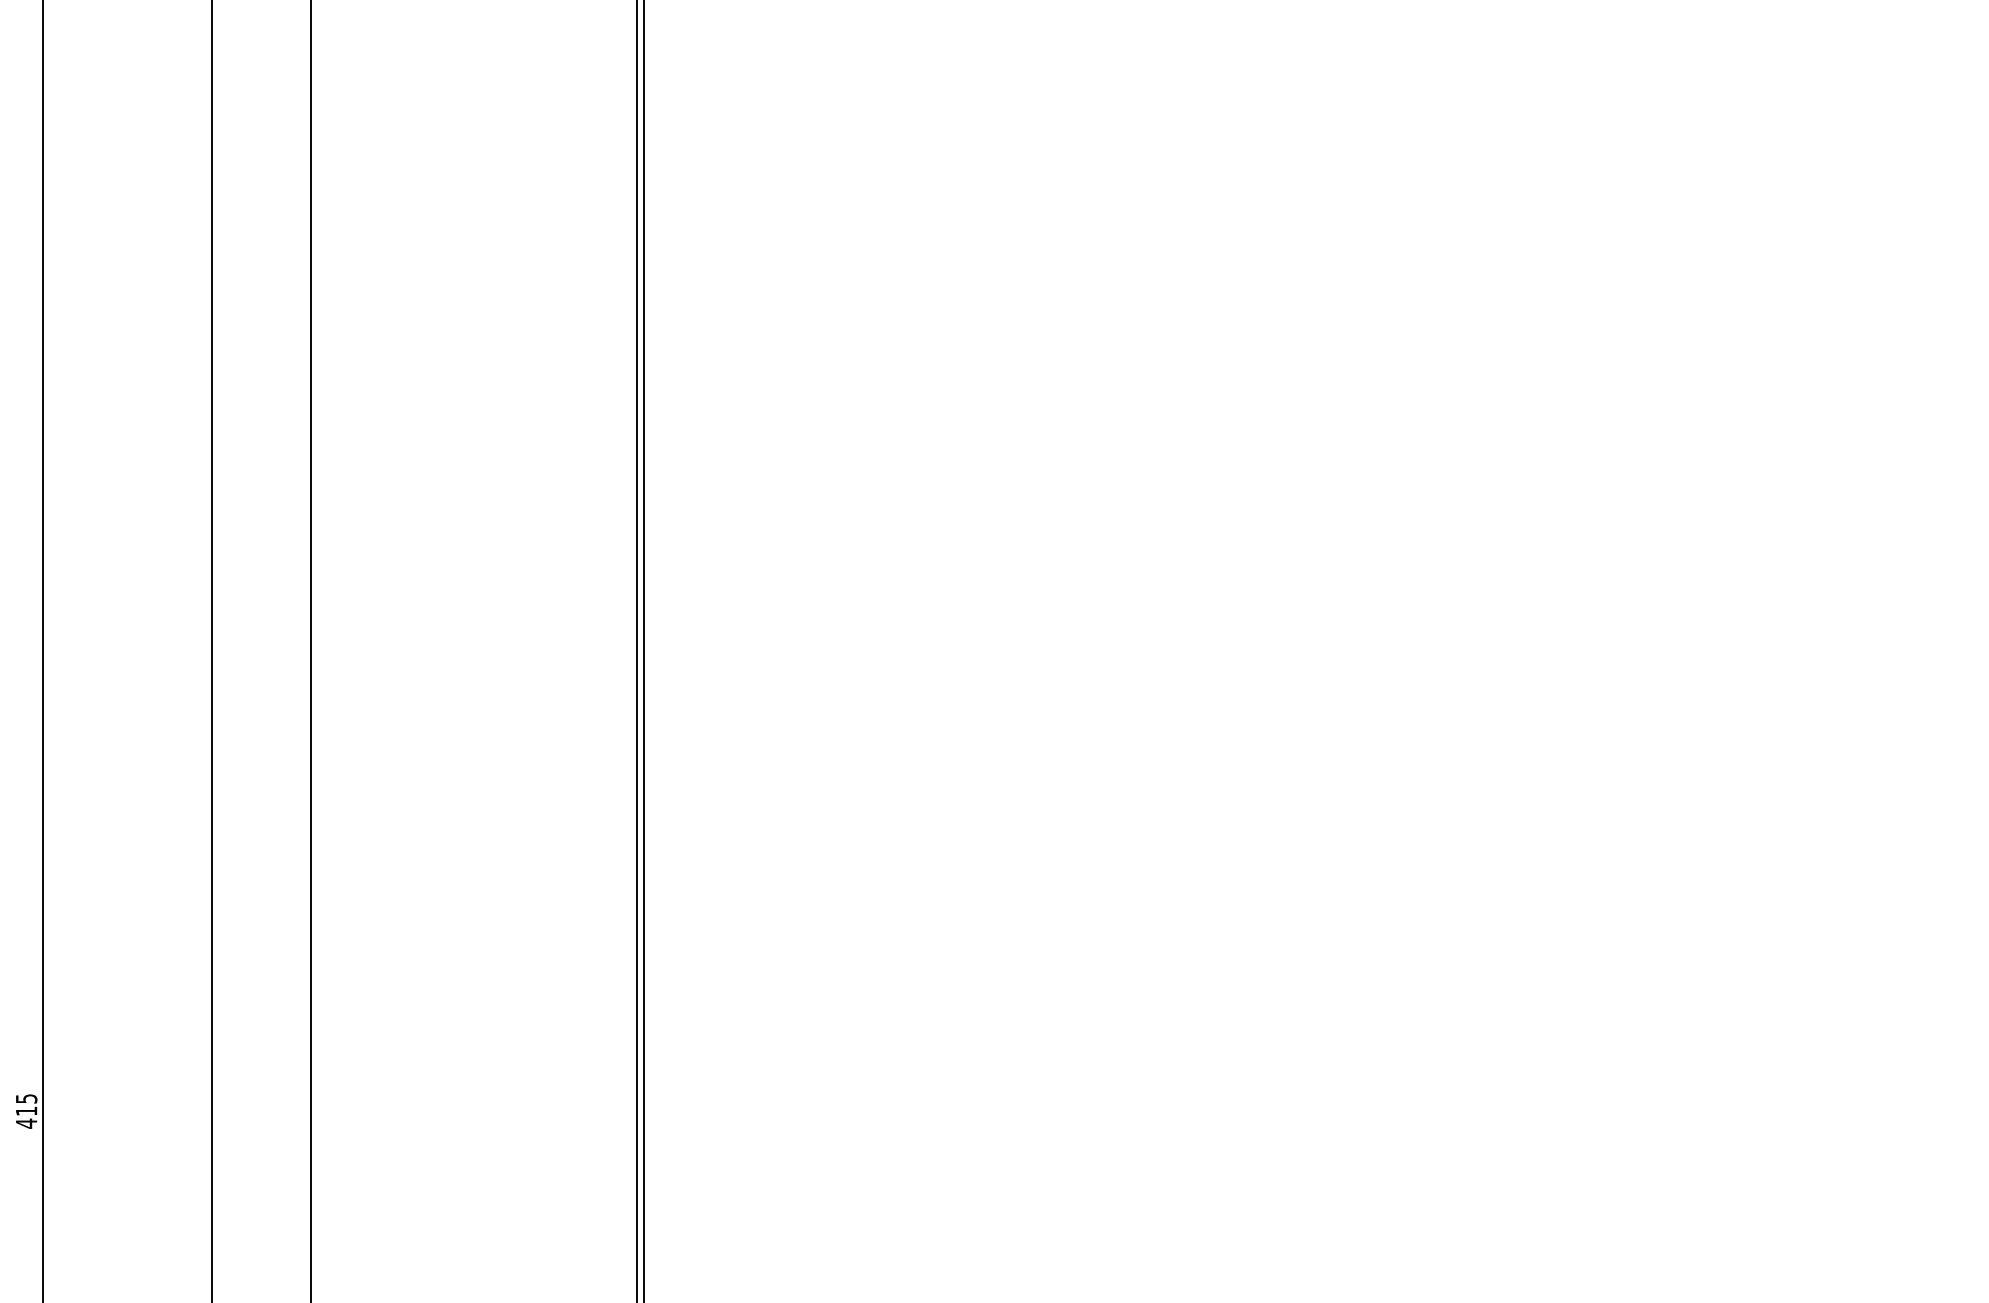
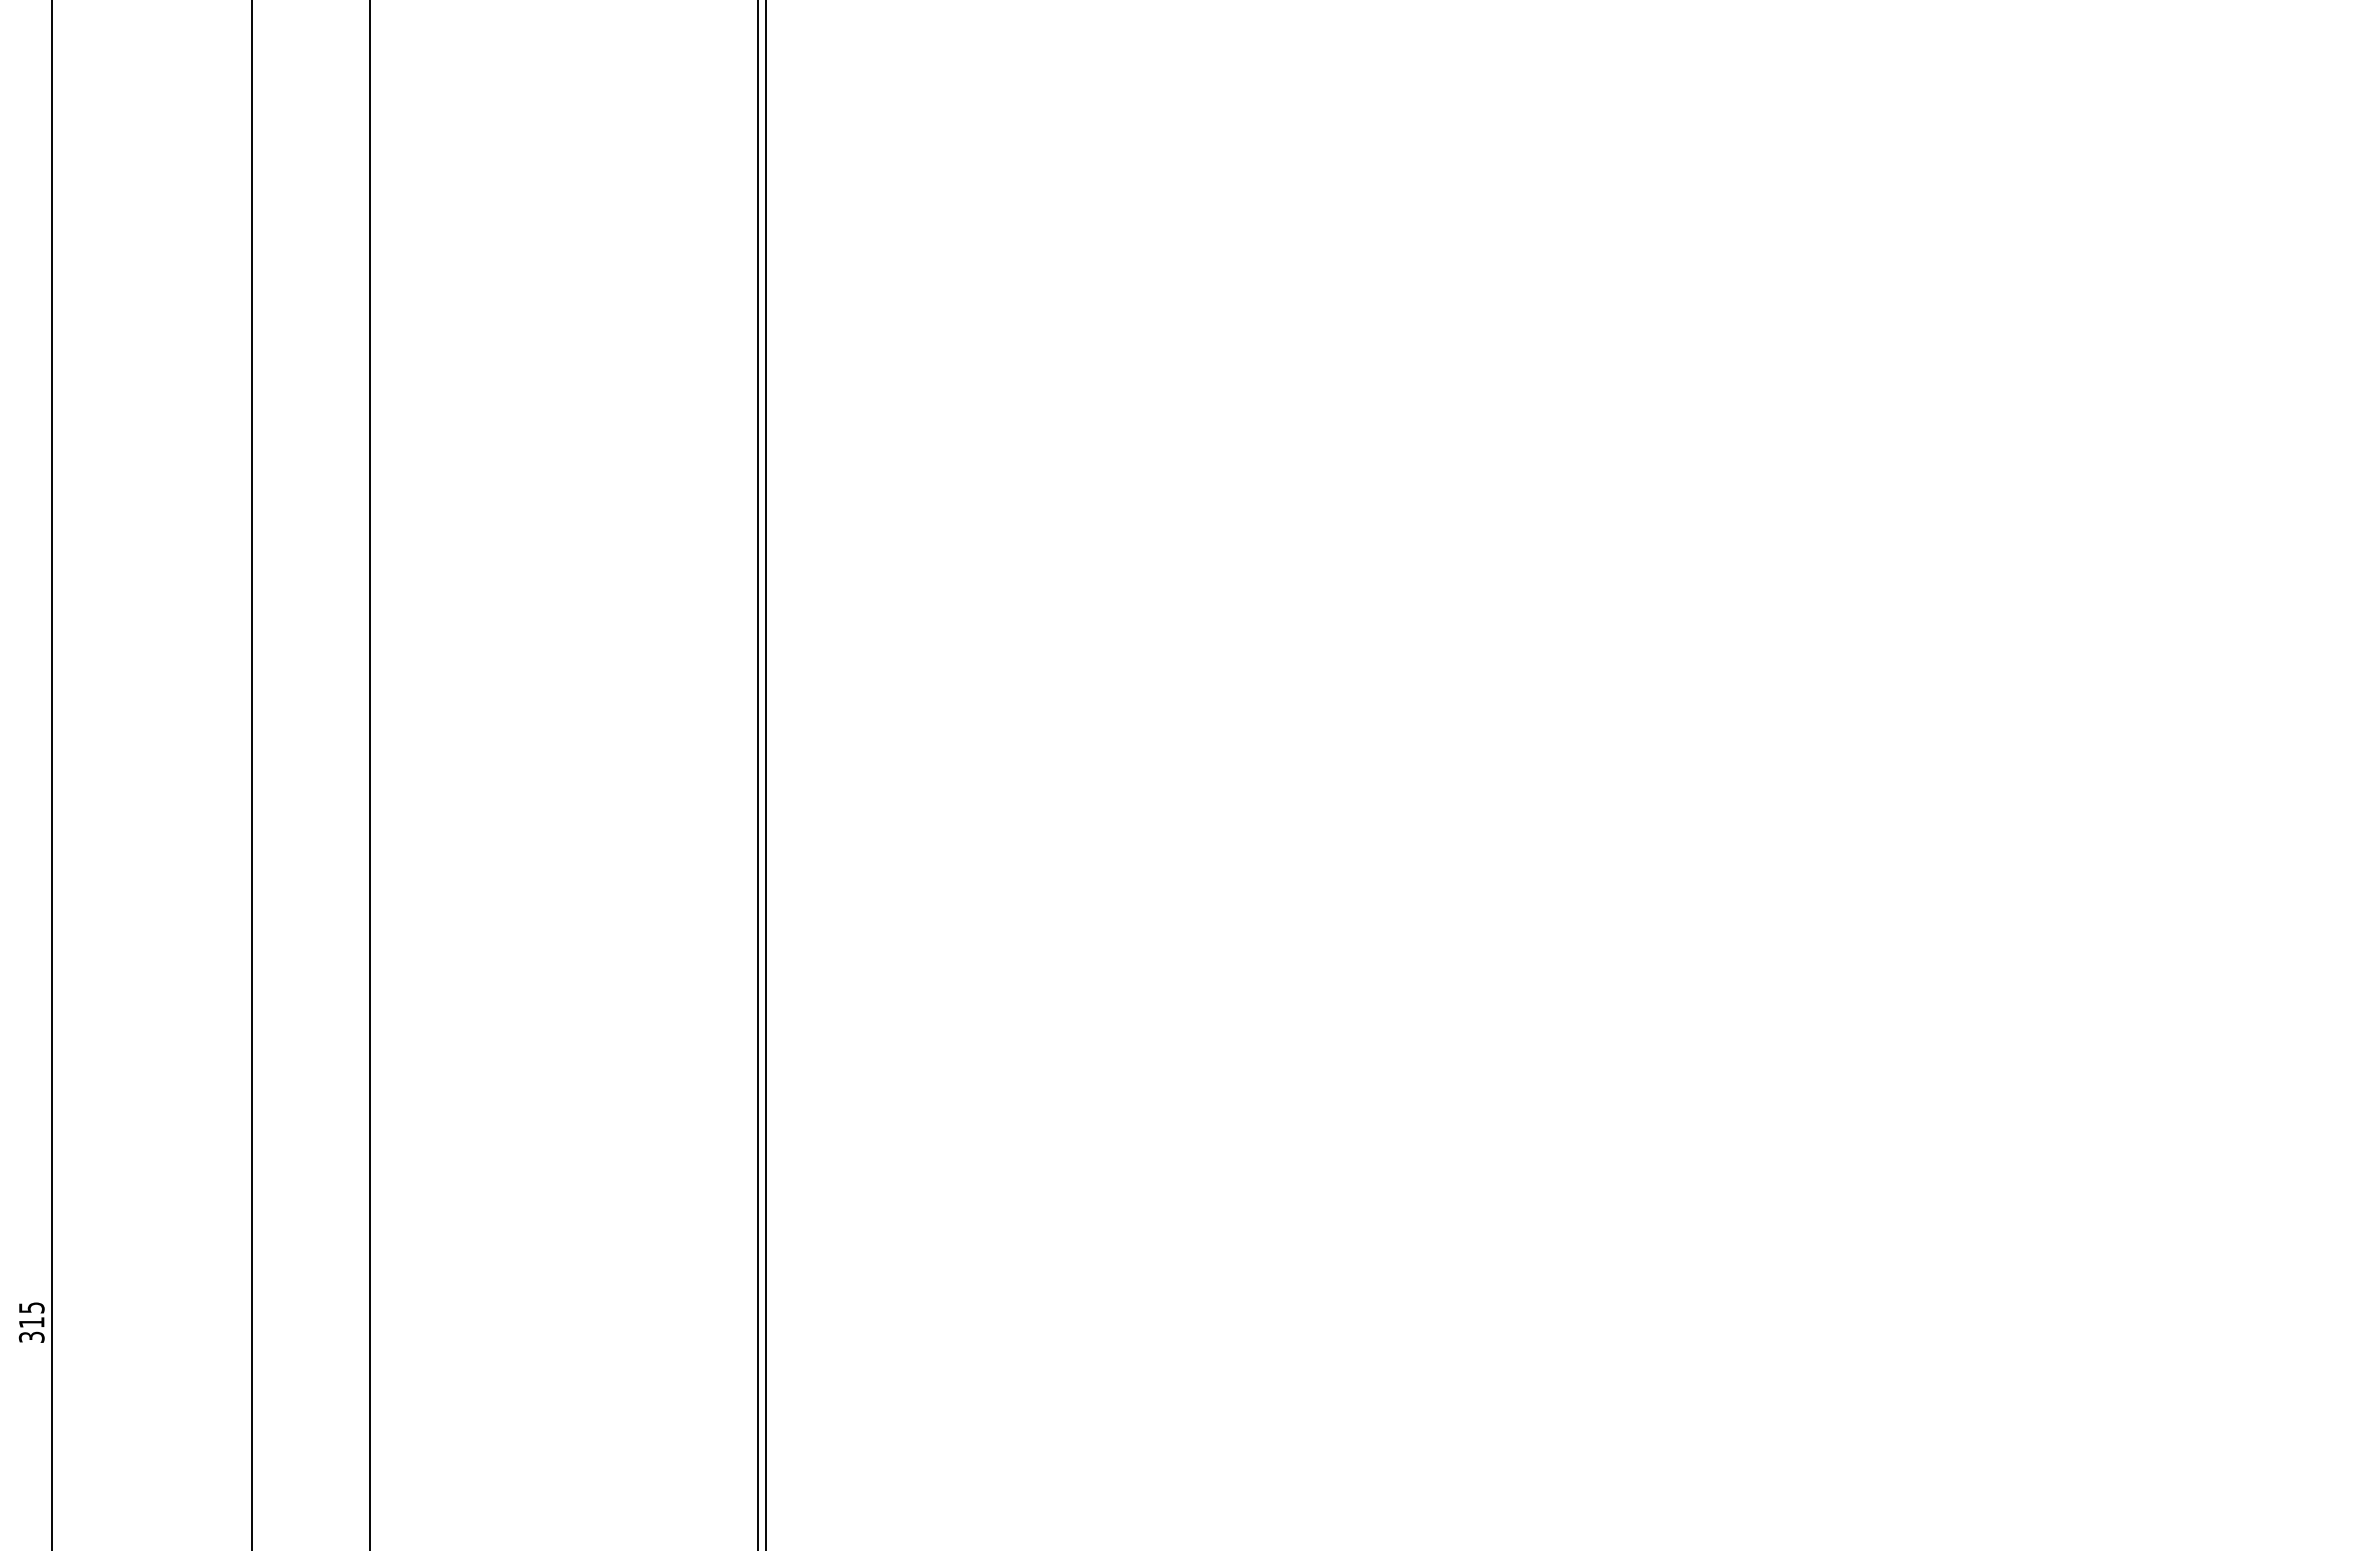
text: (26, 1123) -> (31, 1337), 415 -> 315

